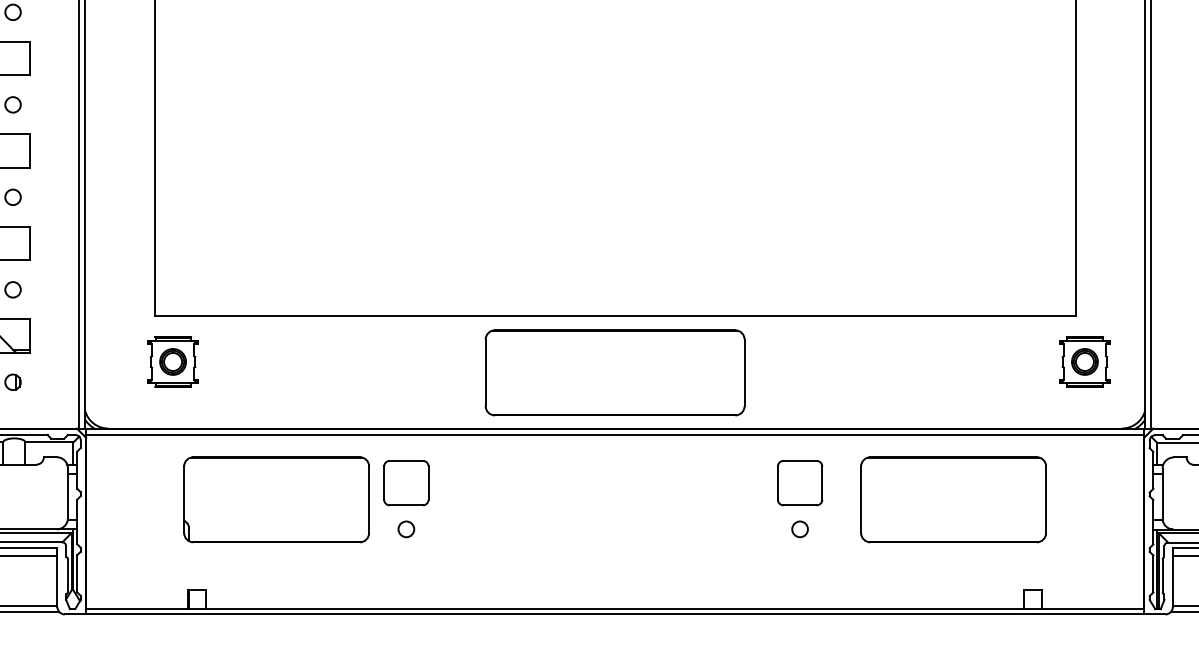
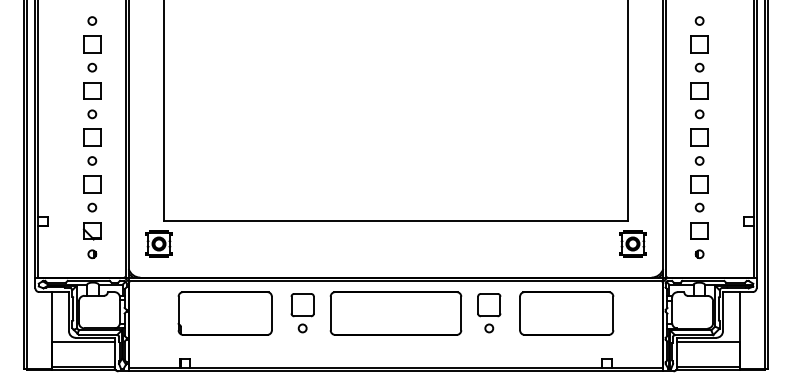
part: (172, 360) -> (158, 243), moved
part: (614, 372) -> (395, 313), moved
part: (405, 499) -> (302, 313), moved

